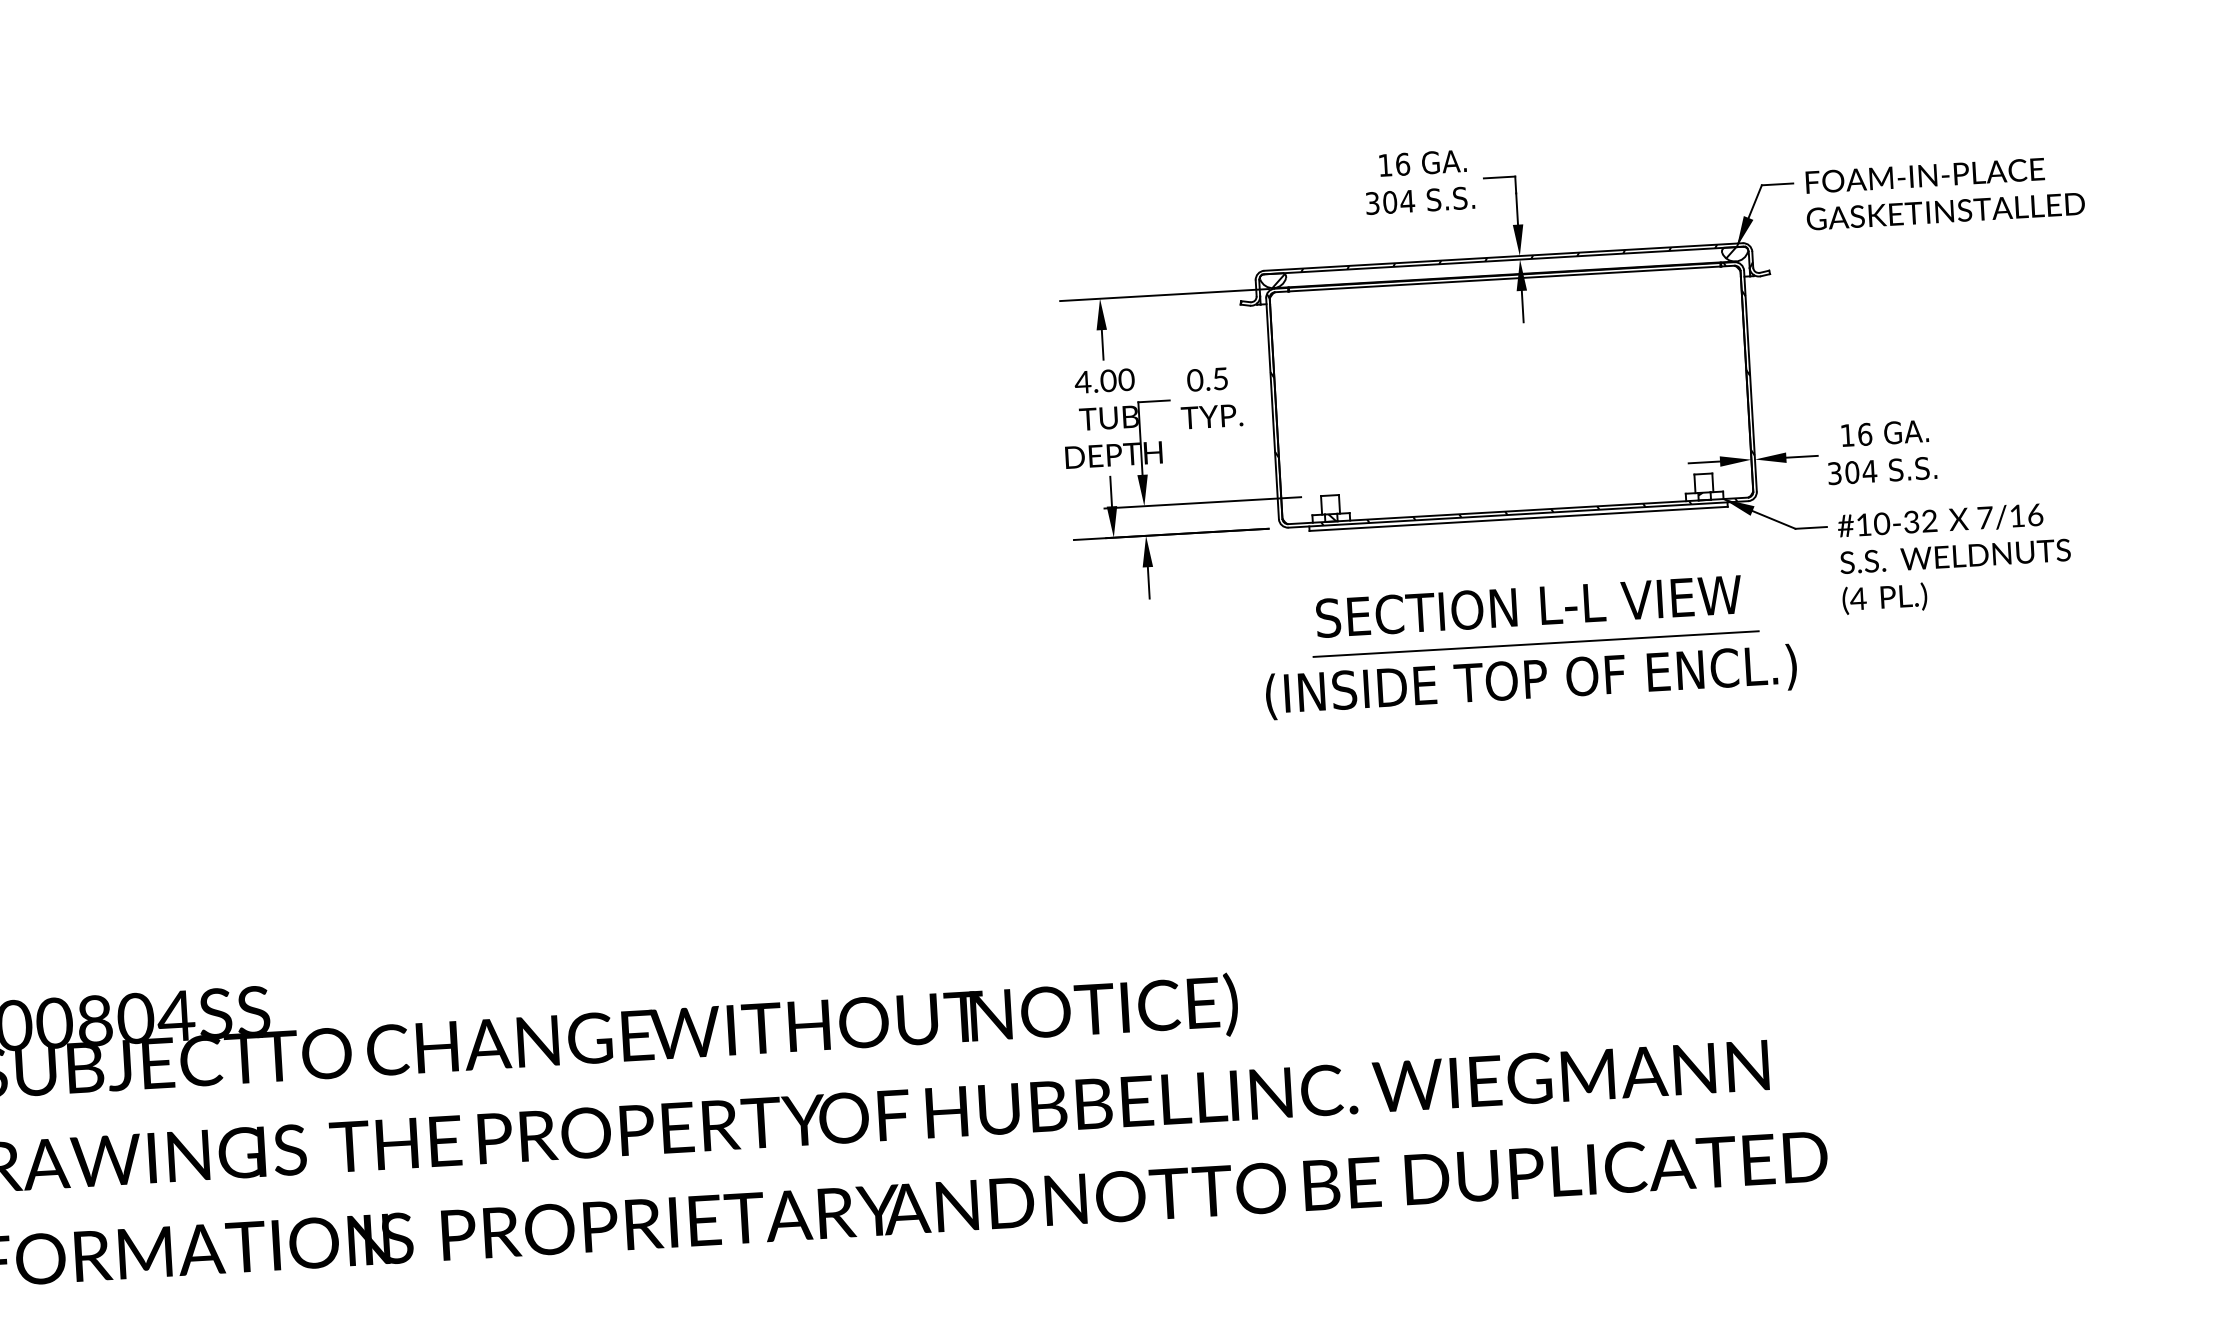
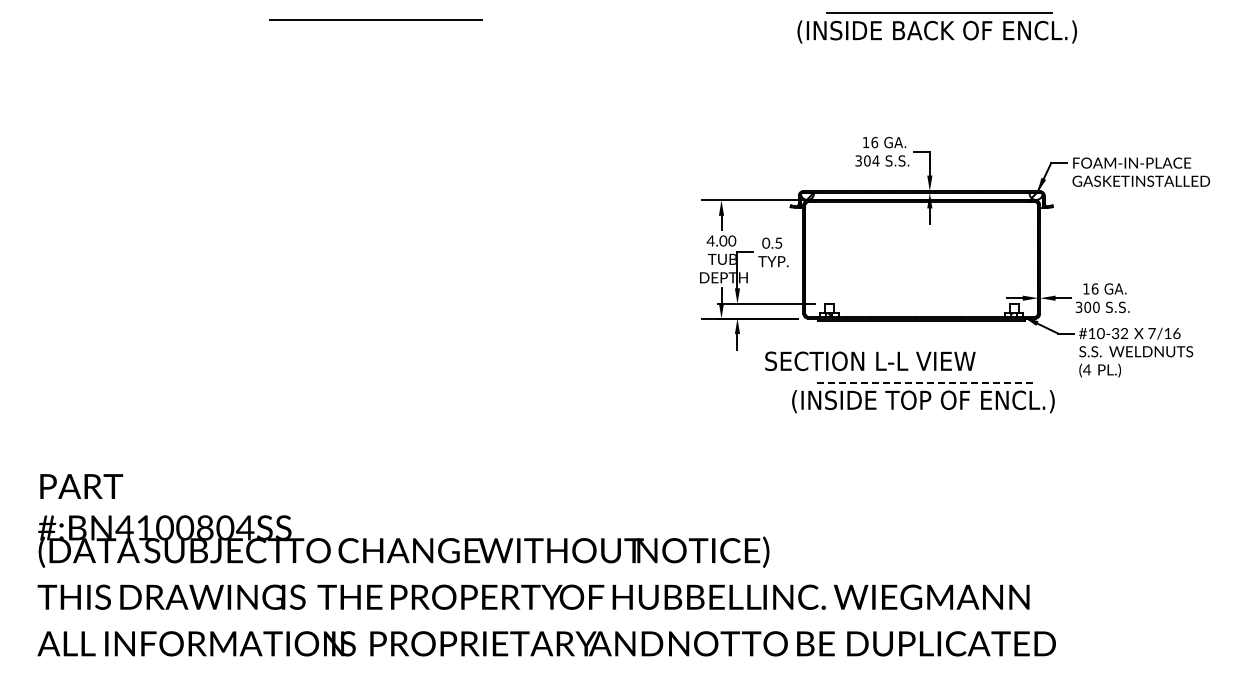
text: (1868, 471) -> (1095, 307), 304 -> 300
text: (1529, 606) -> (870, 361), moved
line: (1537, 644) -> (927, 383), solid -> dashed

